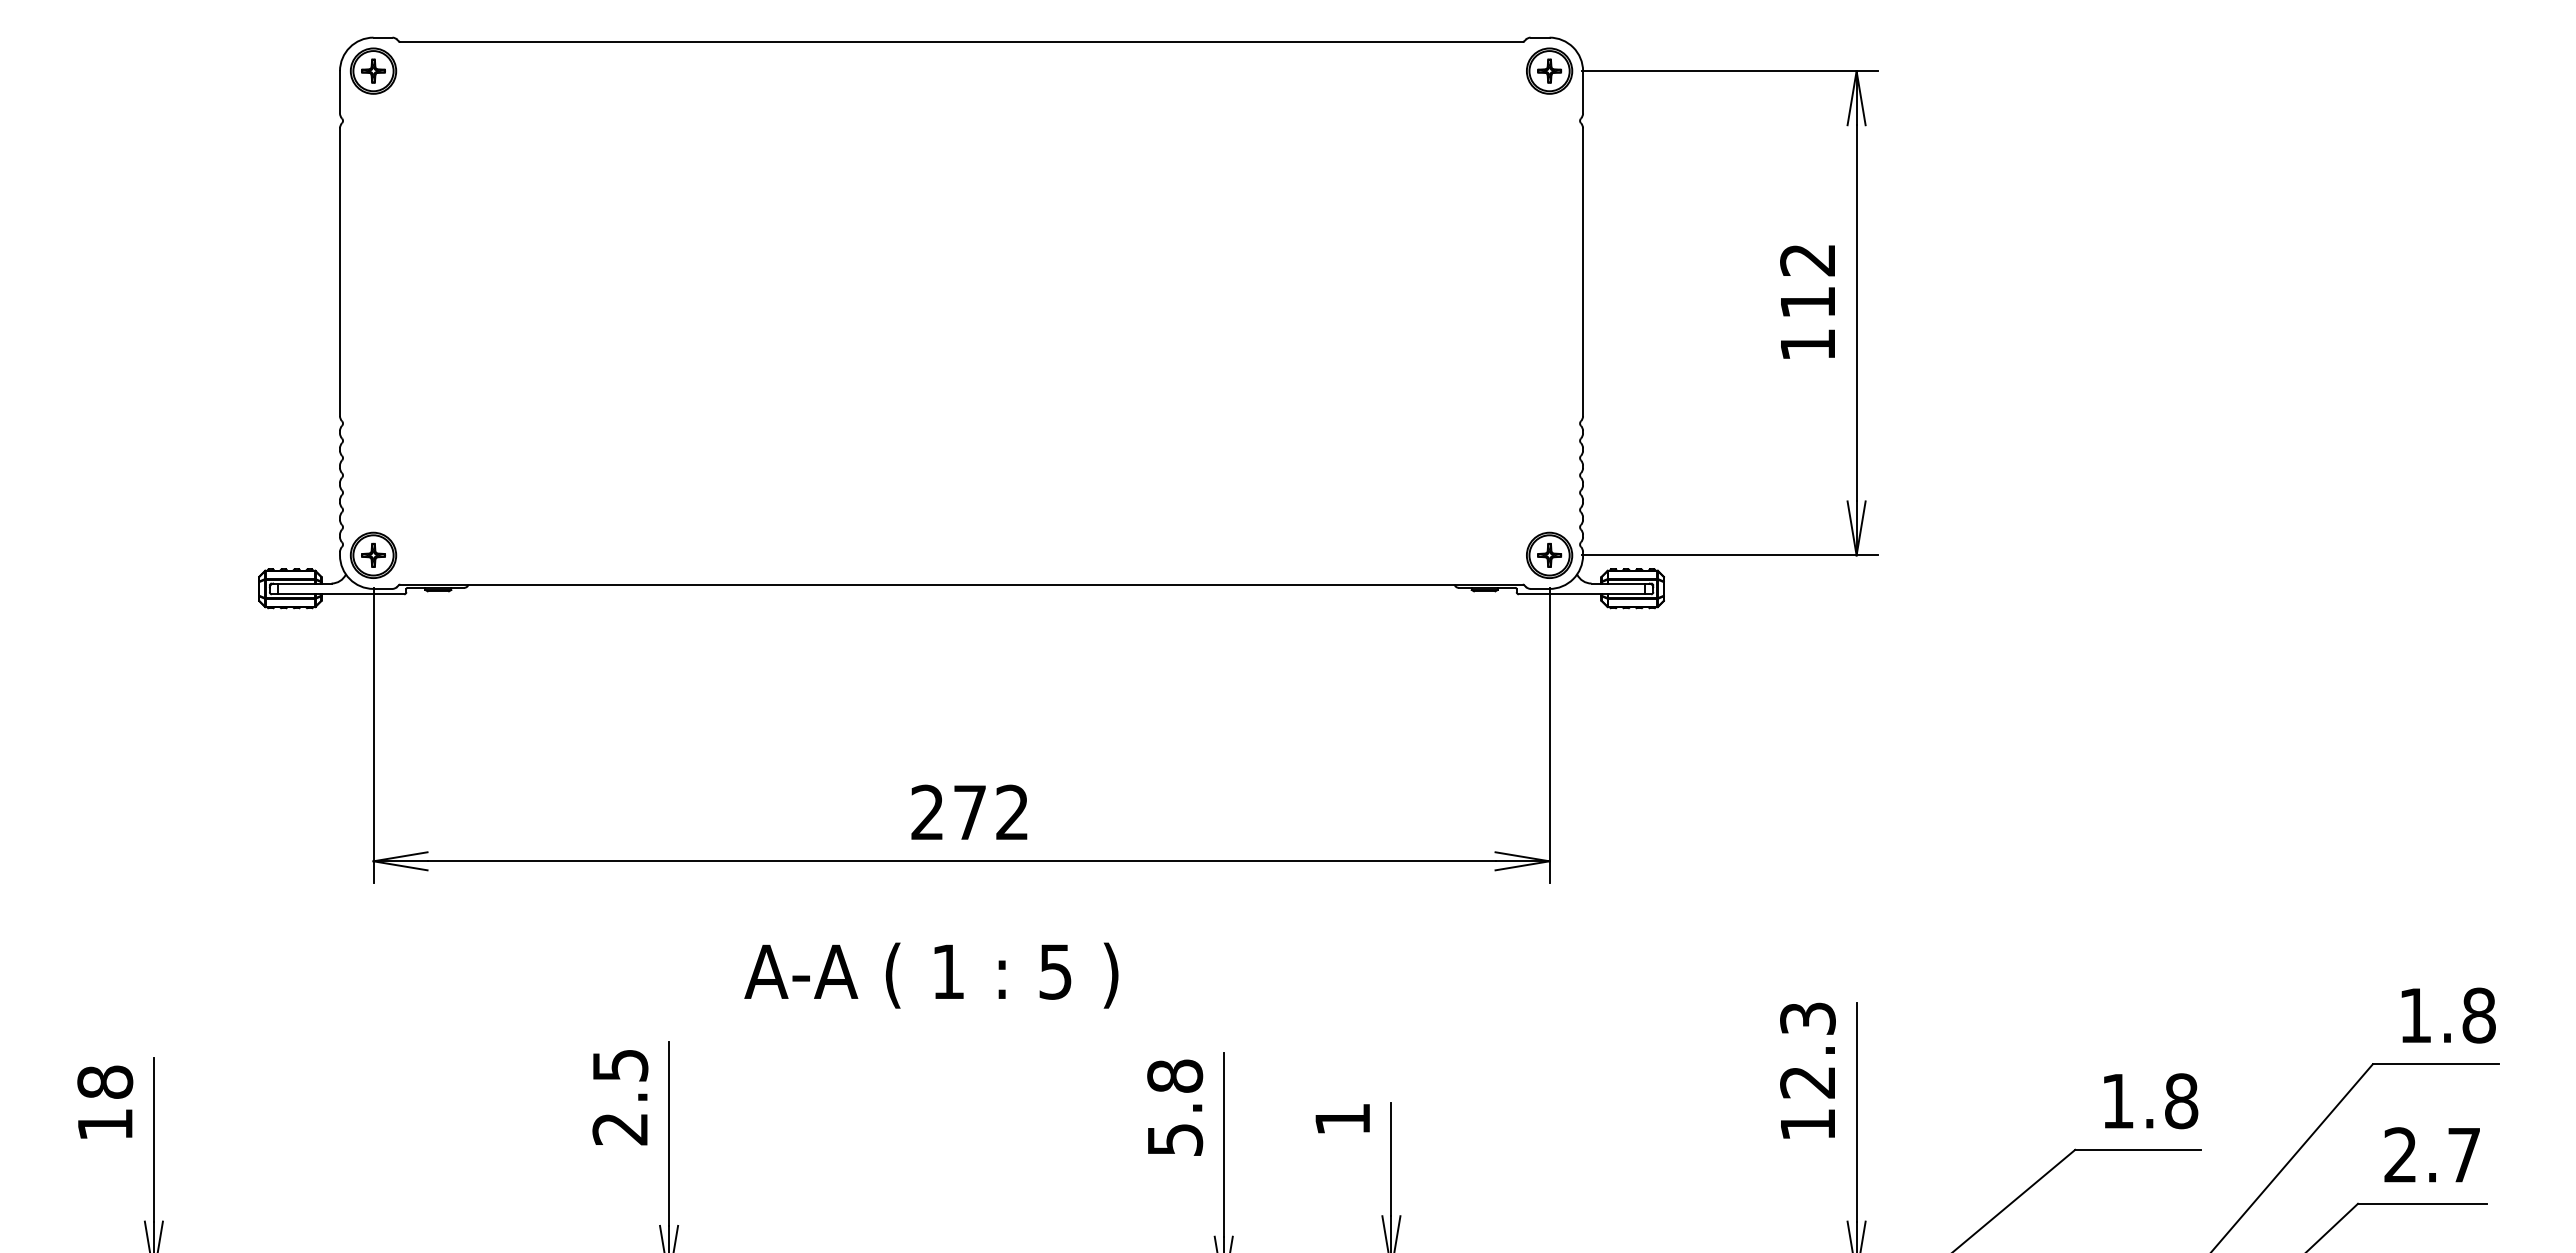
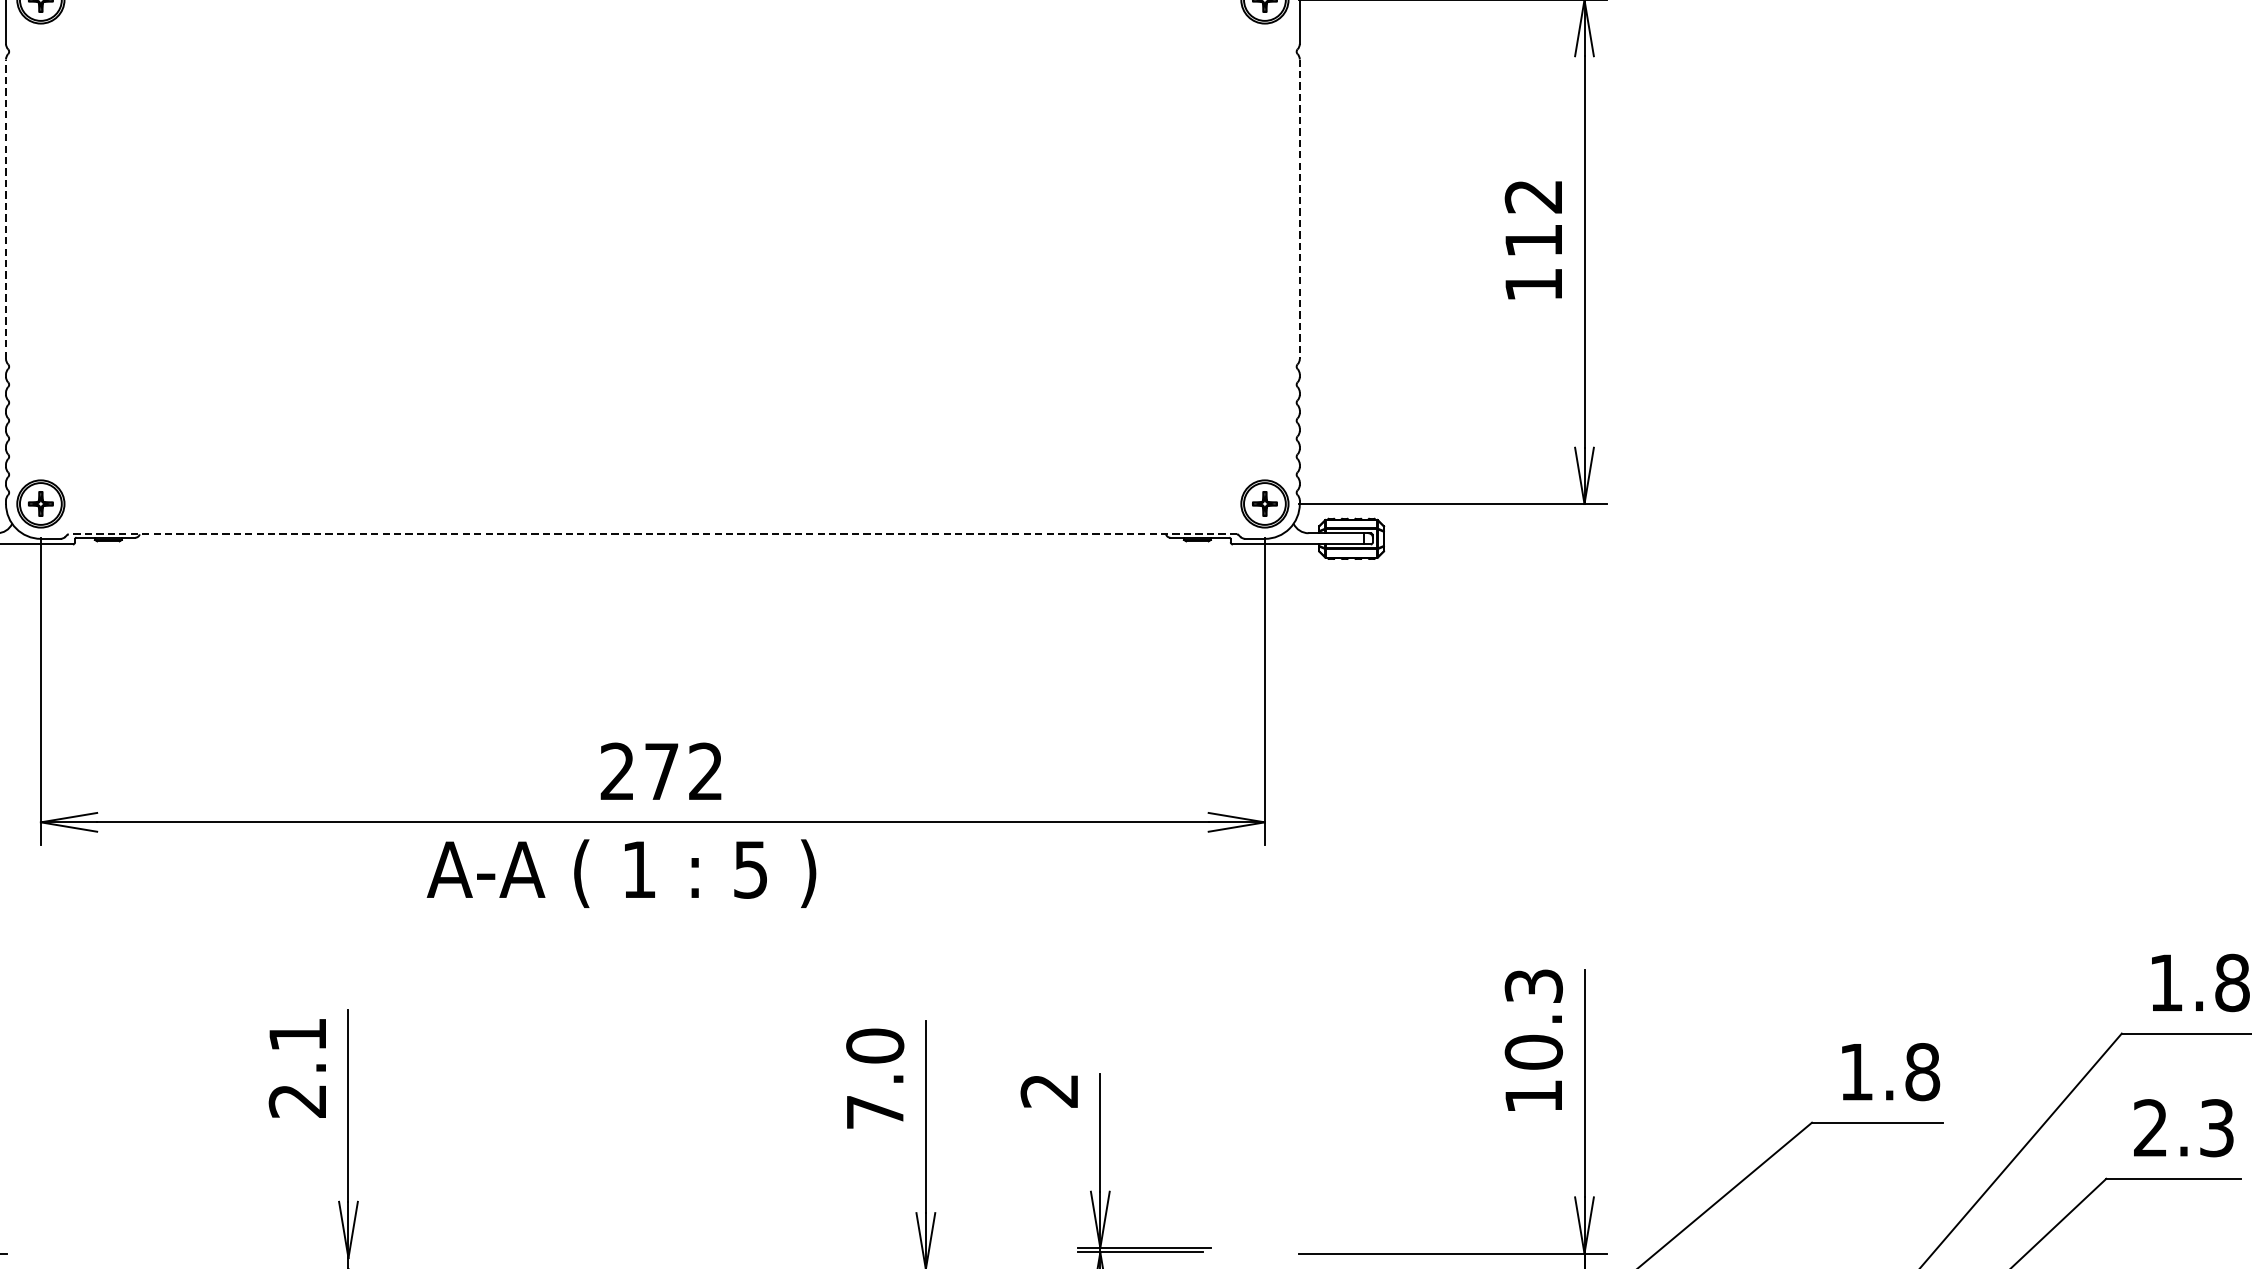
line: (340, 272) -> (6, 209), solid -> dashed
line: (1583, 272) -> (1300, 209), solid -> dashed
line: (961, 584) -> (652, 534), solid -> dashed
text: (931, 975) -> (621, 873), moved
text: (620, 1065) -> (297, 1034), 2.5 -> 2.1
text: (1807, 1081) -> (1533, 1051), 12.3 -> 10.3
text: (1175, 1107) -> (875, 1078), 5.8 -> 7.0
text: (1341, 1119) -> (1048, 1091), 1 -> 2
text: (2464, 1155) -> (2217, 1128), 2.7 -> 2.3

